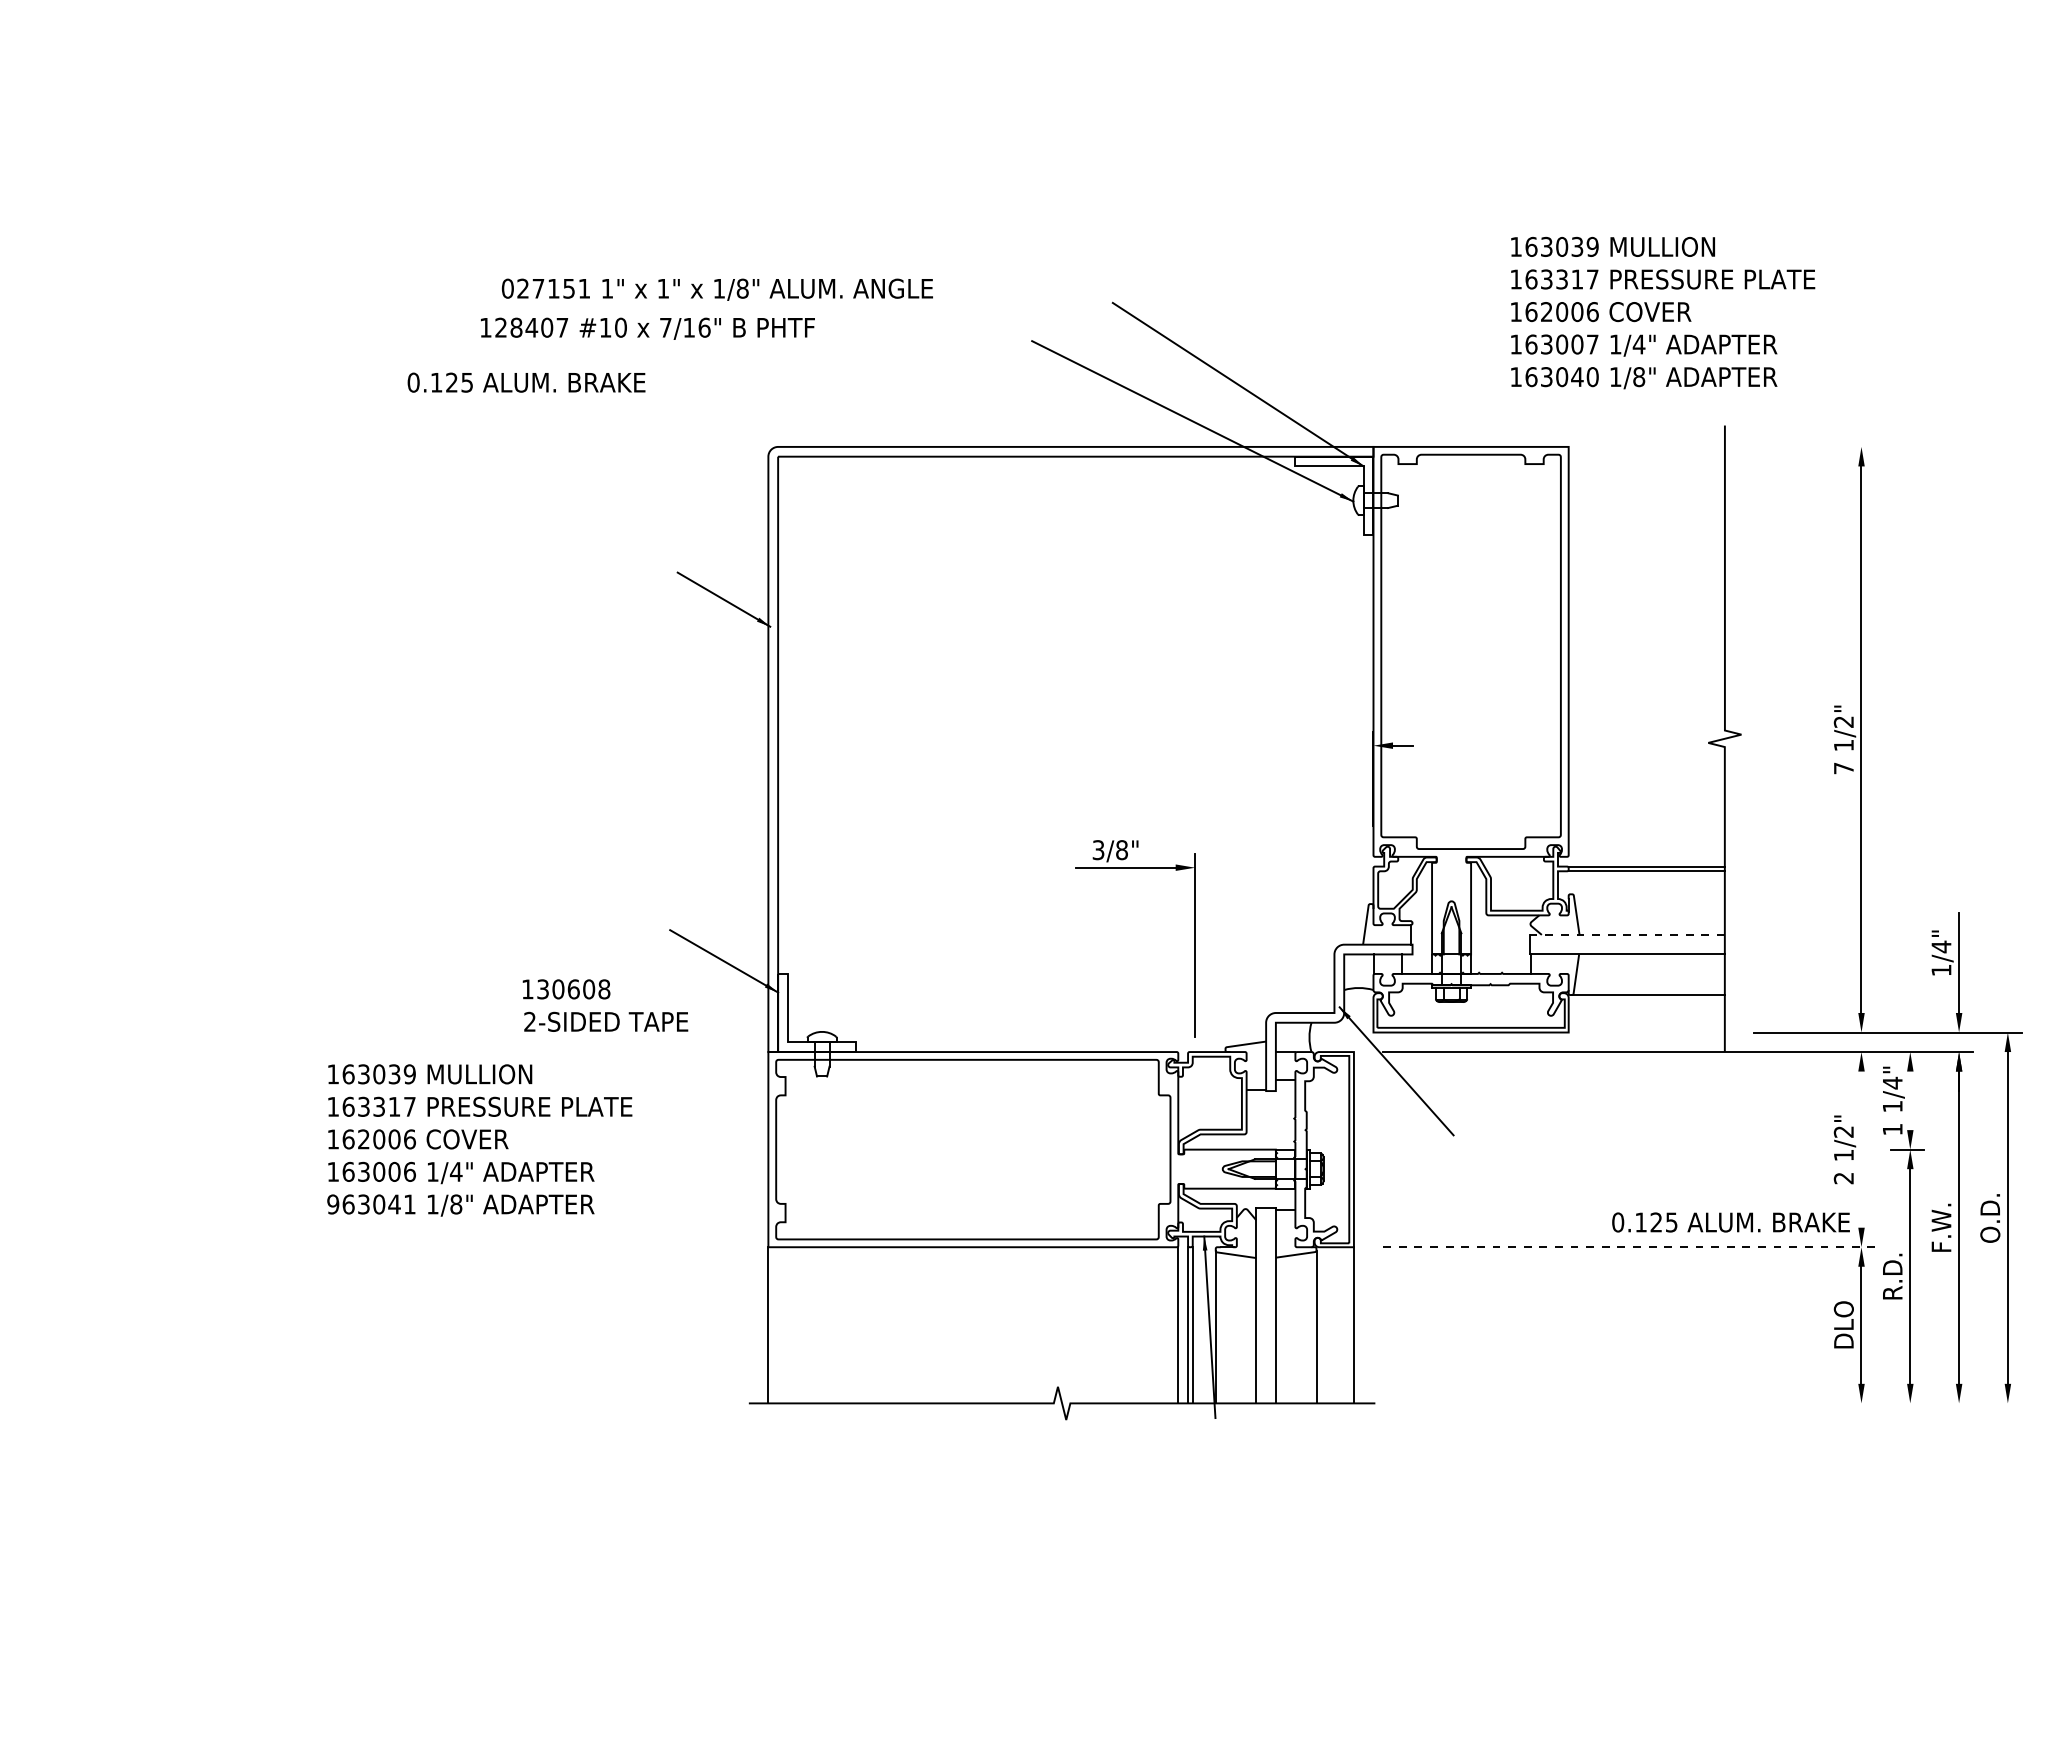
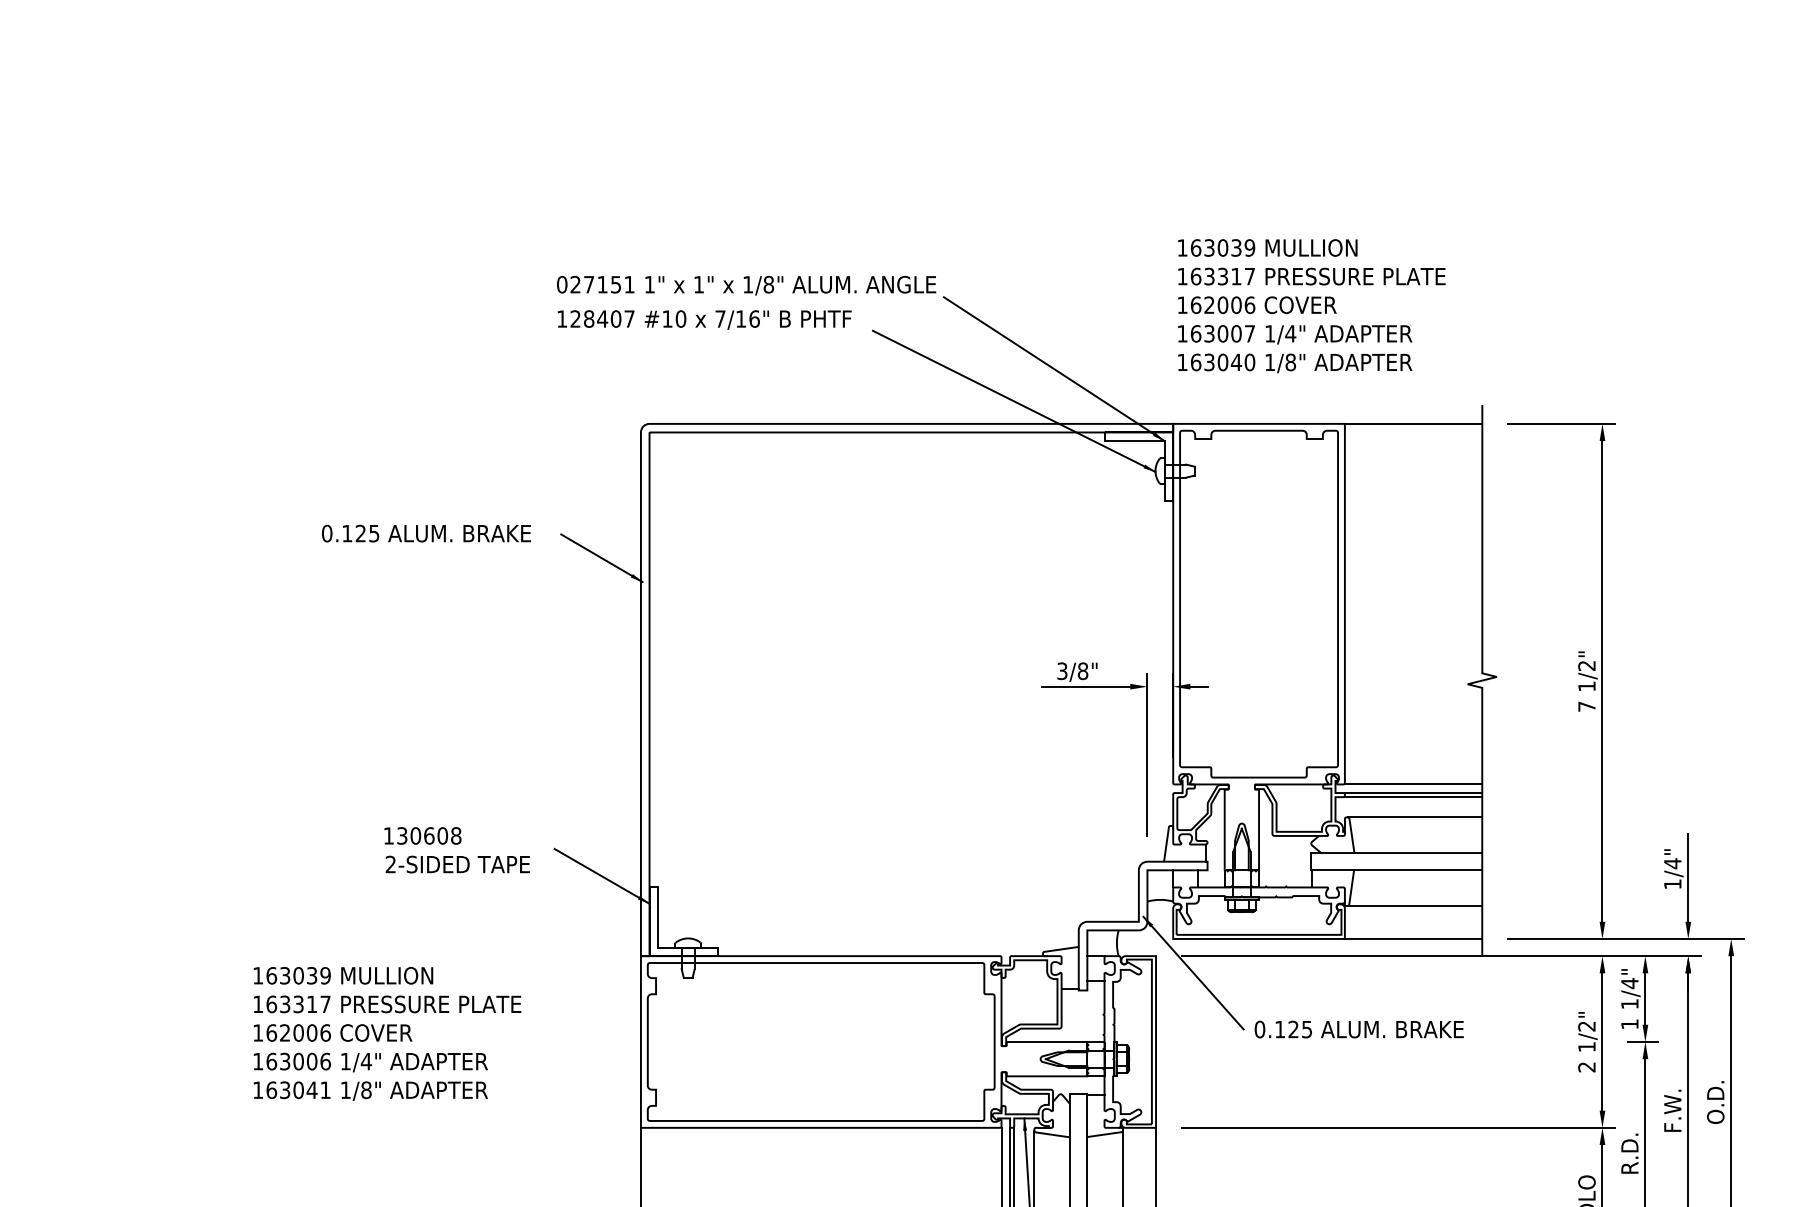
text: (716, 289) -> (745, 285), moved
text: (1663, 312) -> (1312, 305), moved
text: (647, 328) -> (704, 319), moved
text: (526, 382) -> (426, 533), moved
line: (1646, 446) -> (1413, 423), added
line: (1814, 446) -> (1561, 423), added
line: (1646, 856) -> (1413, 784), added
line: (1648, 894) -> (1415, 817), added
line: (1627, 934) -> (1396, 852), dashed -> solid
part: (1194, 938) -> (1146, 748), moved
text: (605, 1005) -> (457, 850), moved
line: (1646, 1032) -> (1413, 938), added
line: (1910, 1100) -> (1645, 998), added
line: (1861, 1149) -> (1602, 1041), added
text: (333, 1204) -> (258, 1090), 963041 -> 163041
text: (1730, 1222) -> (1358, 1029), moved
line: (1629, 1247) -> (1398, 1128), dashed -> solid

